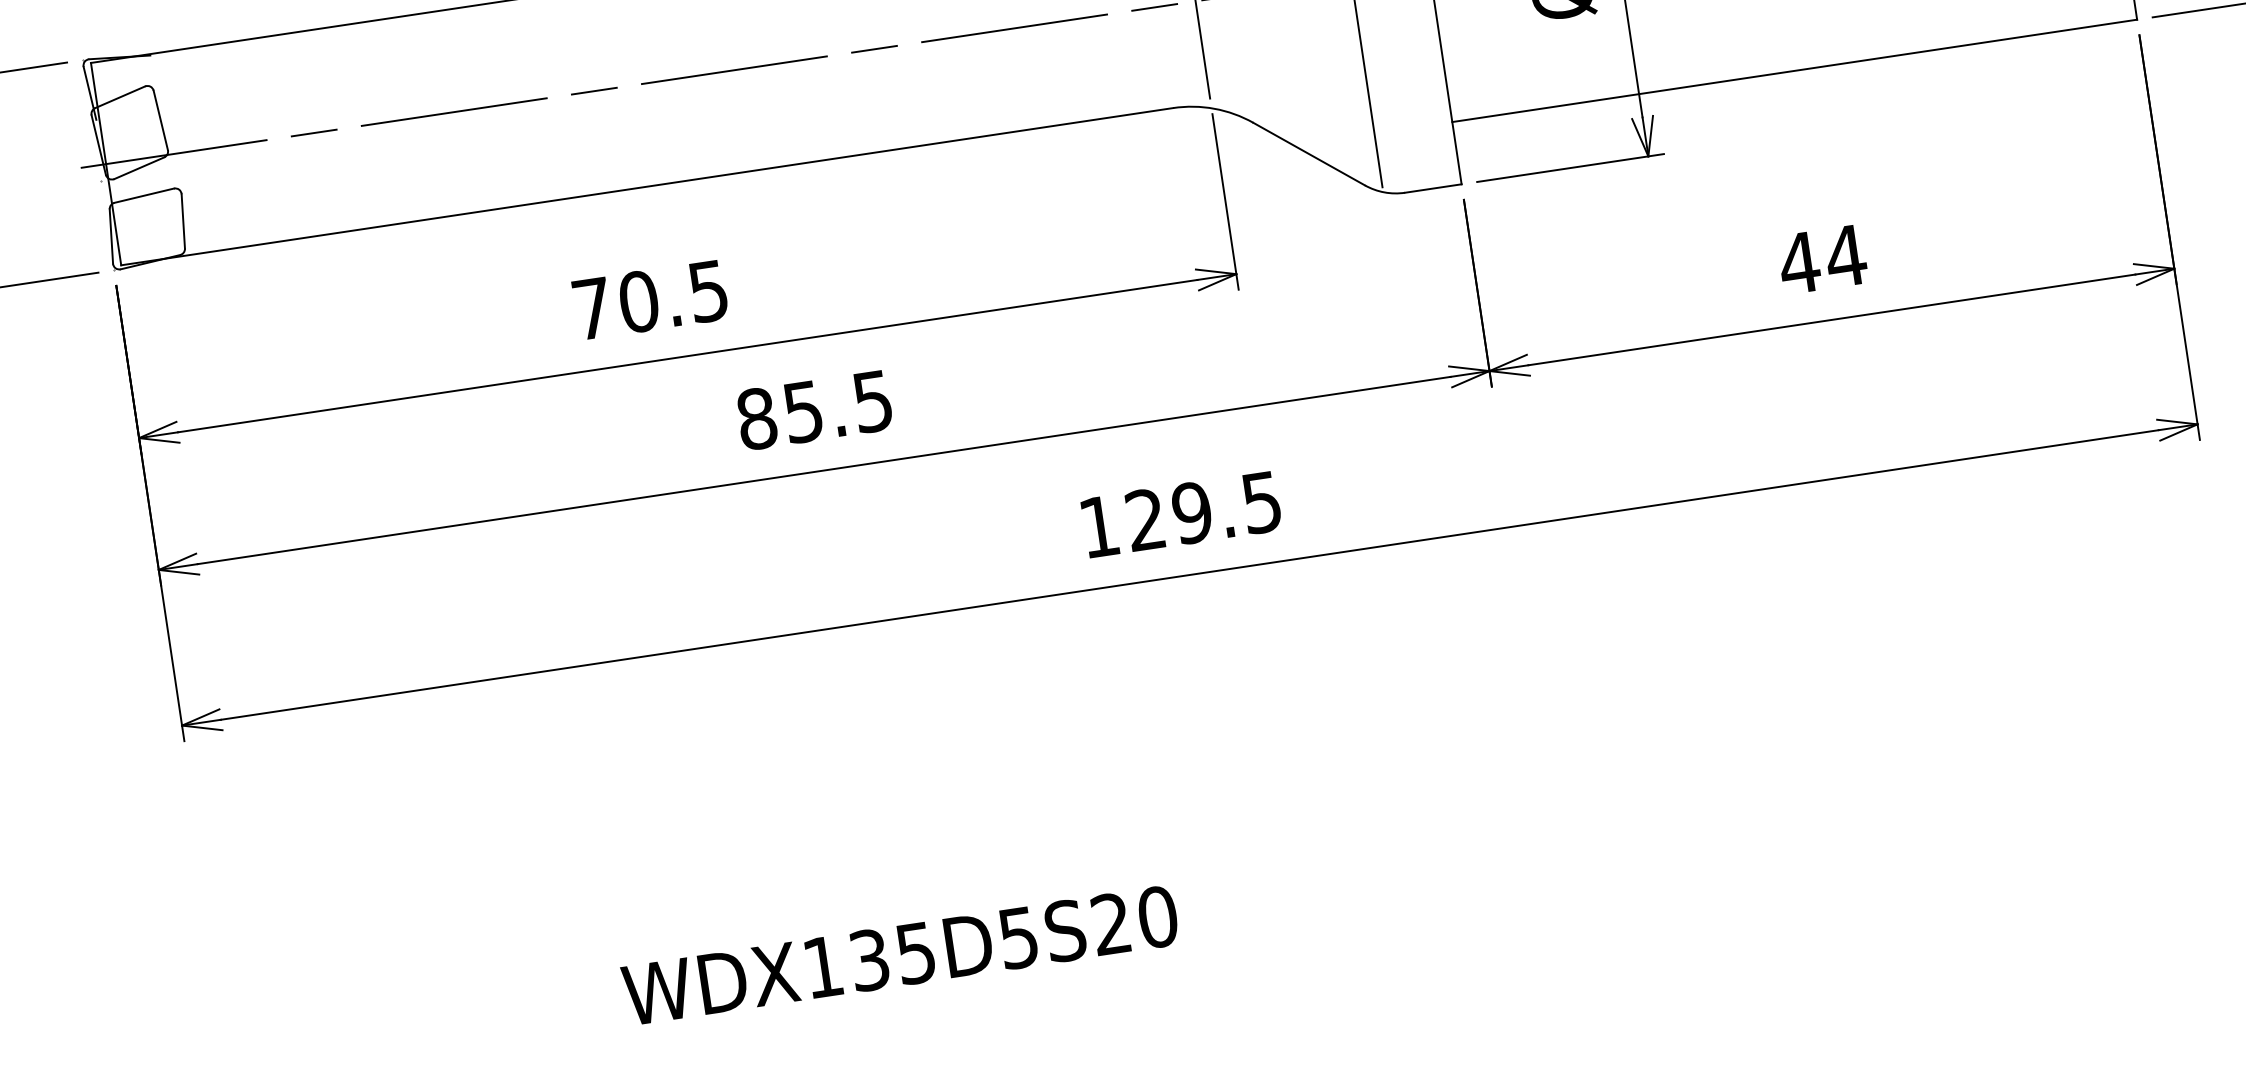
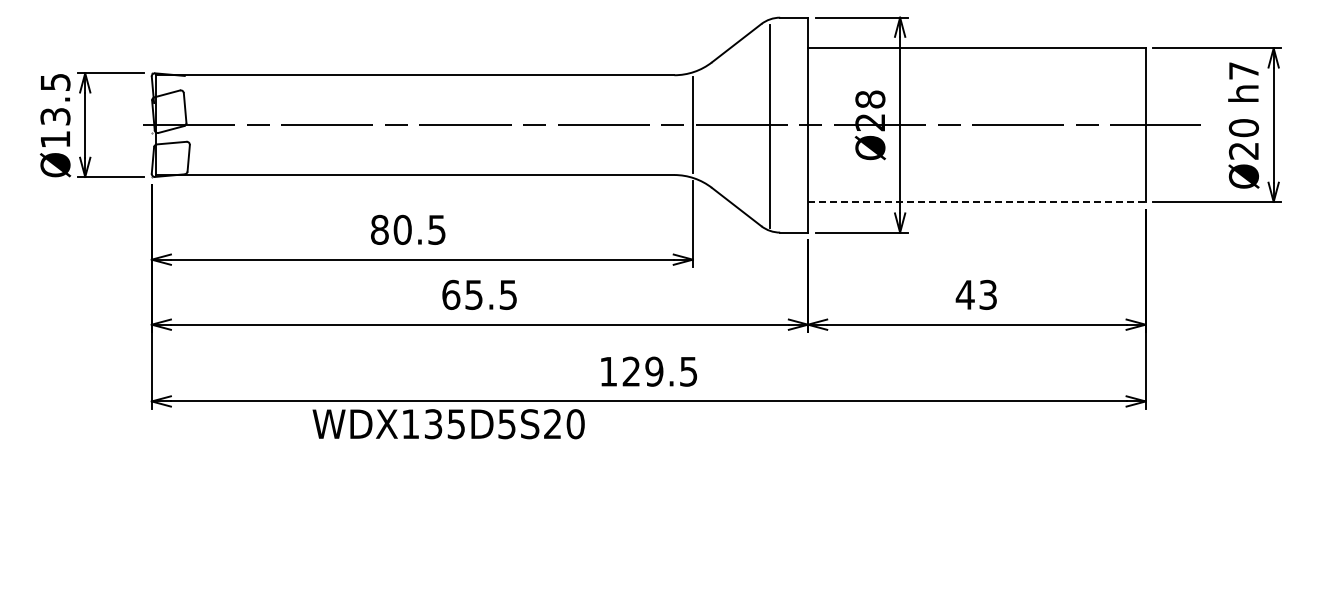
line: (1793, 70) -> (976, 201), solid -> dashed
text: (1844, 255) -> (987, 294), 44 -> 43
text: (591, 307) -> (379, 229), 70.5 -> 80.5
text: (757, 417) -> (451, 294), 85.5 -> 65.5
text: (900, 956) -> (448, 424), moved

